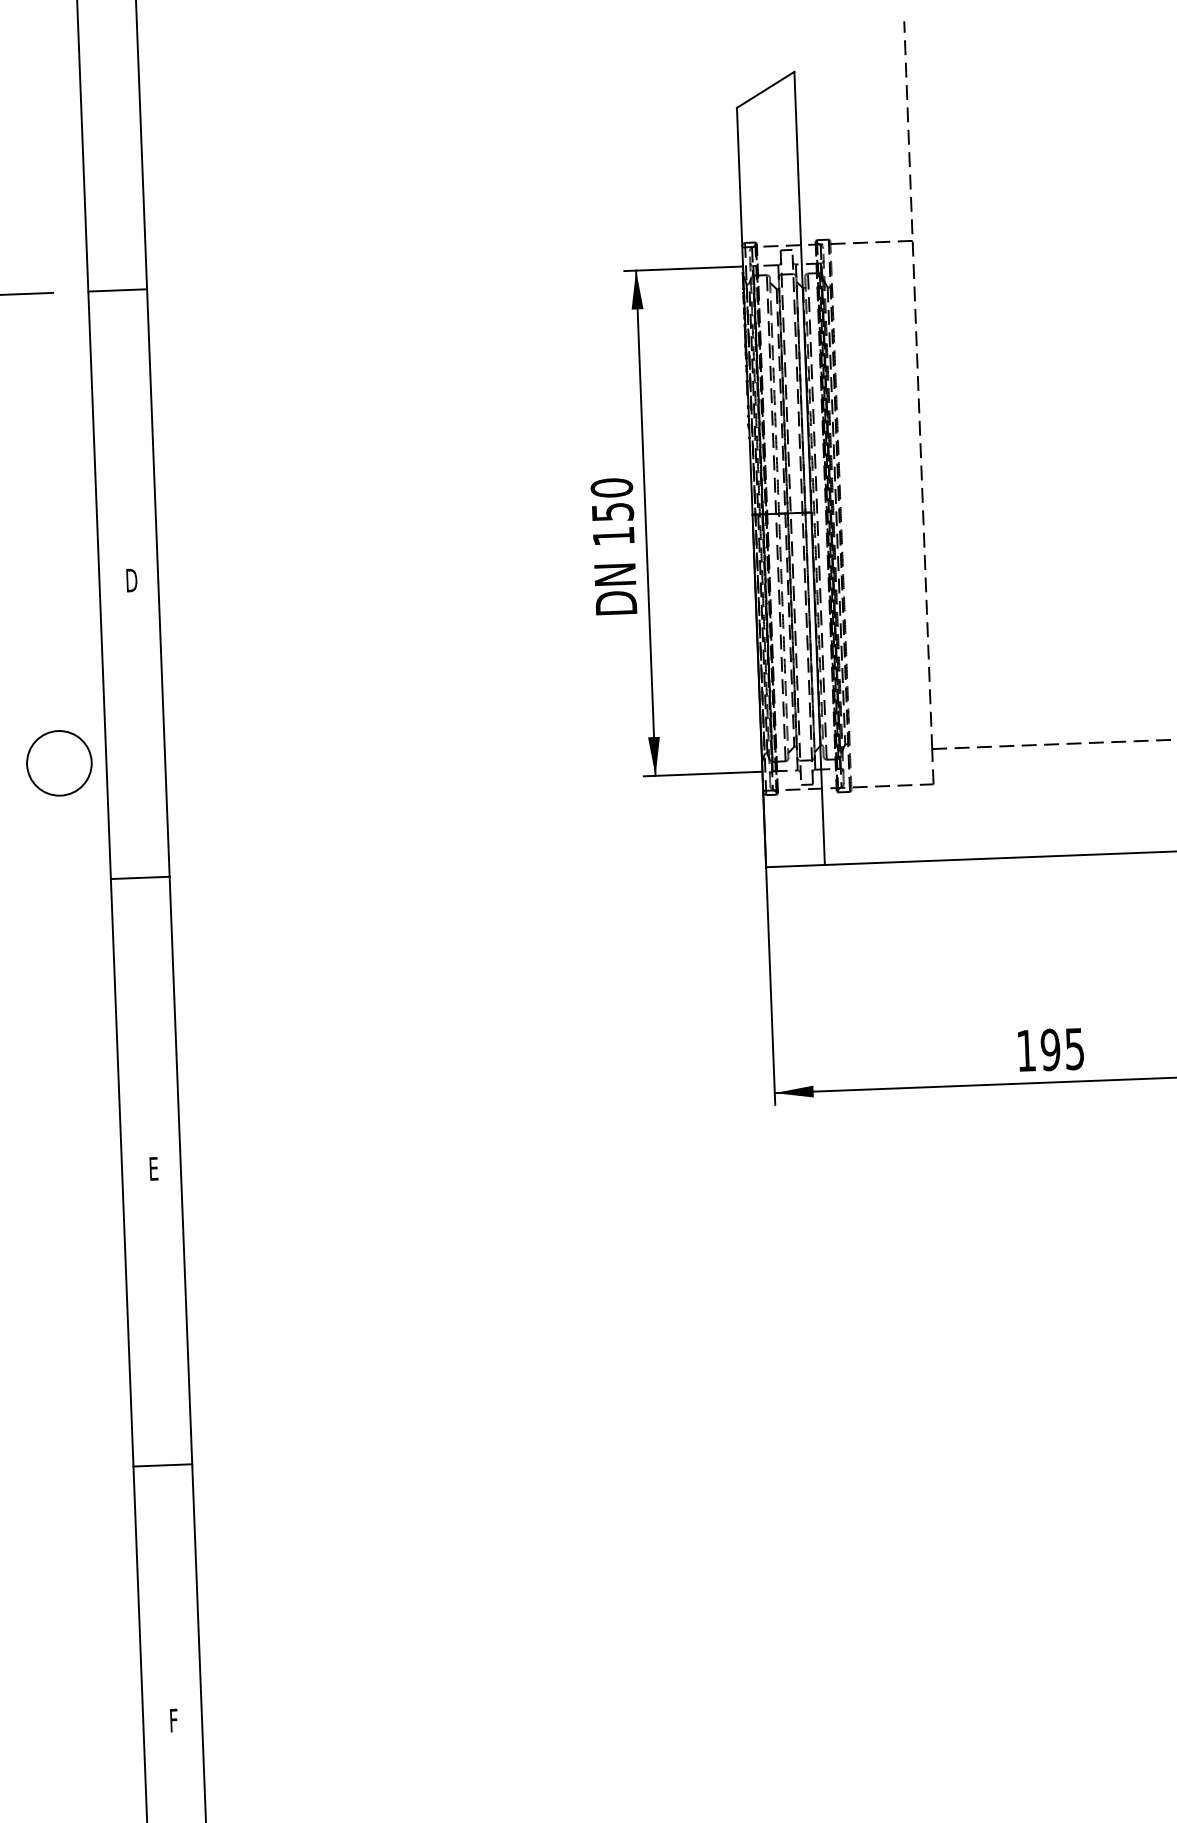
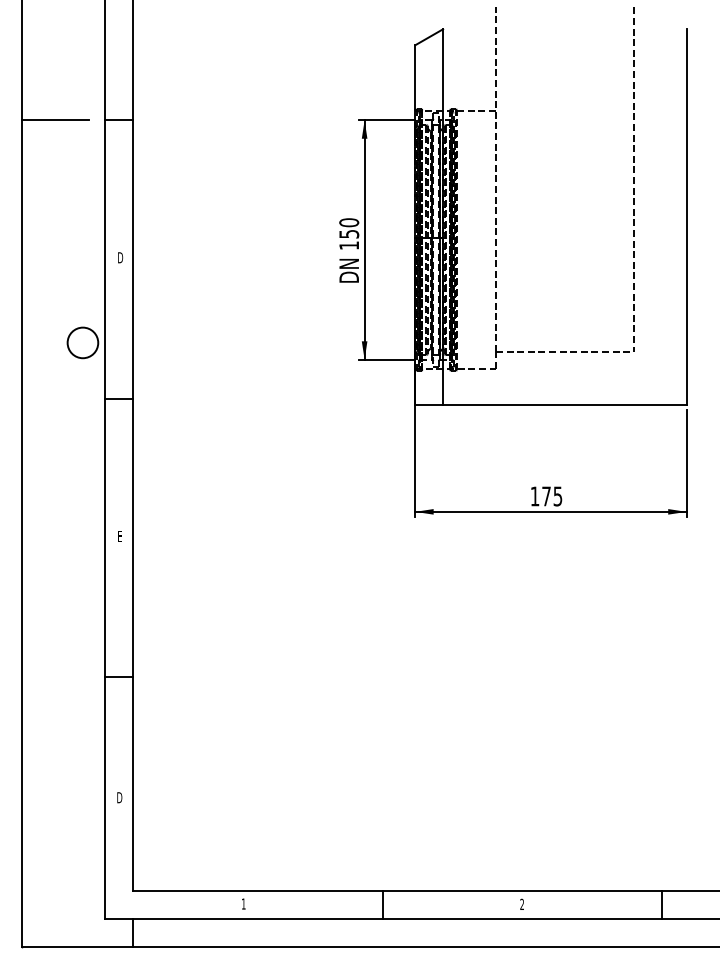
text: (1050, 1049) -> (546, 496), 195 -> 175
text: (173, 1720) -> (119, 797), F -> D

